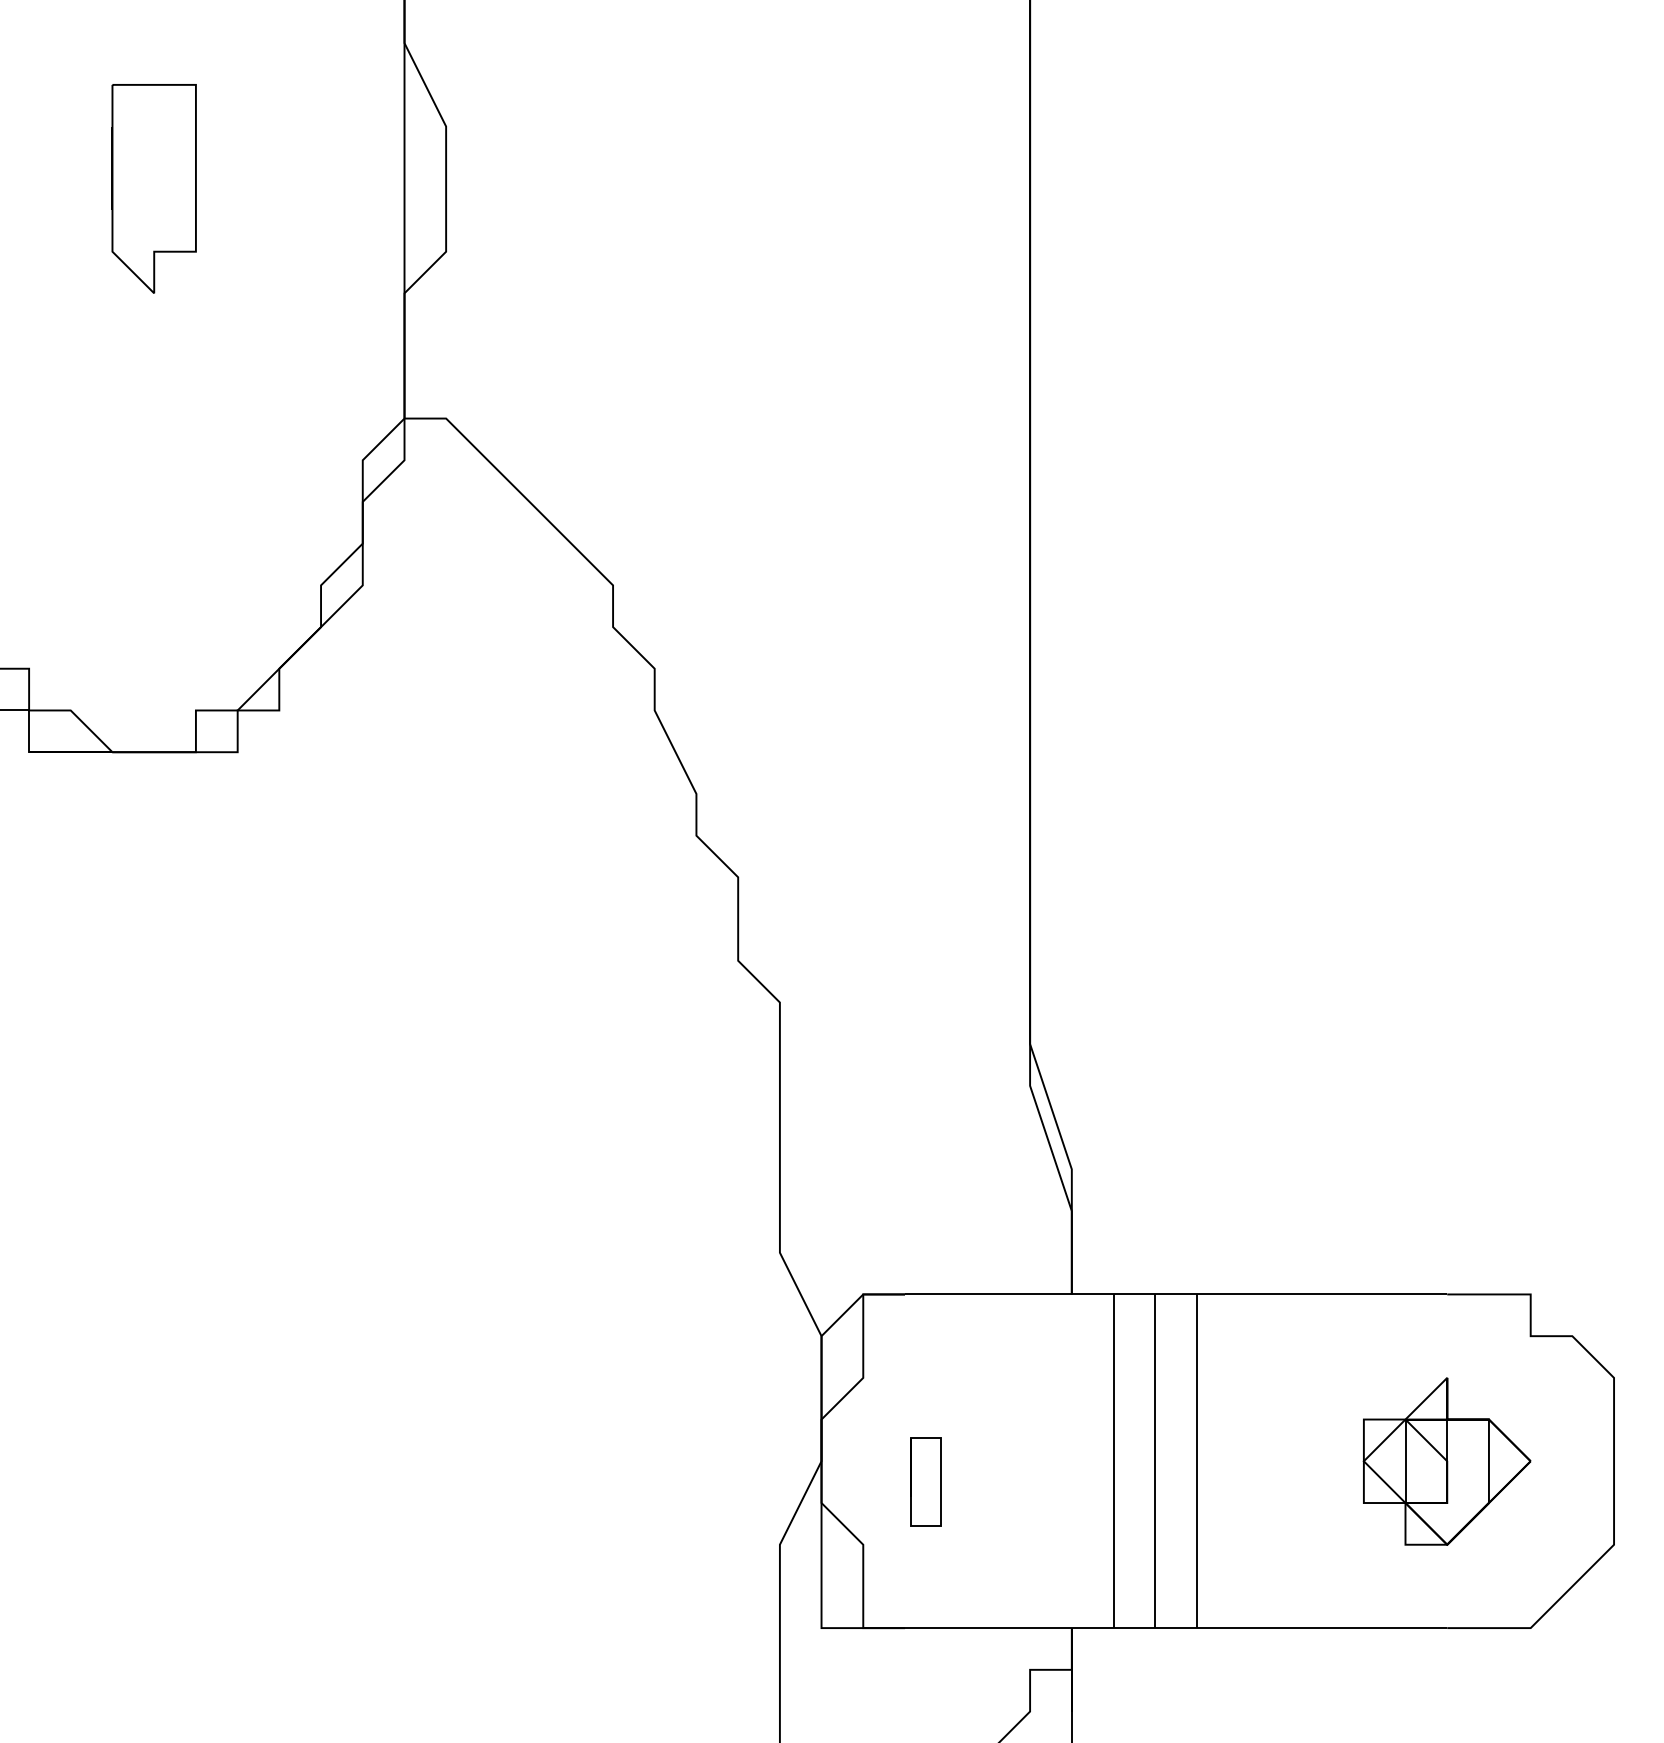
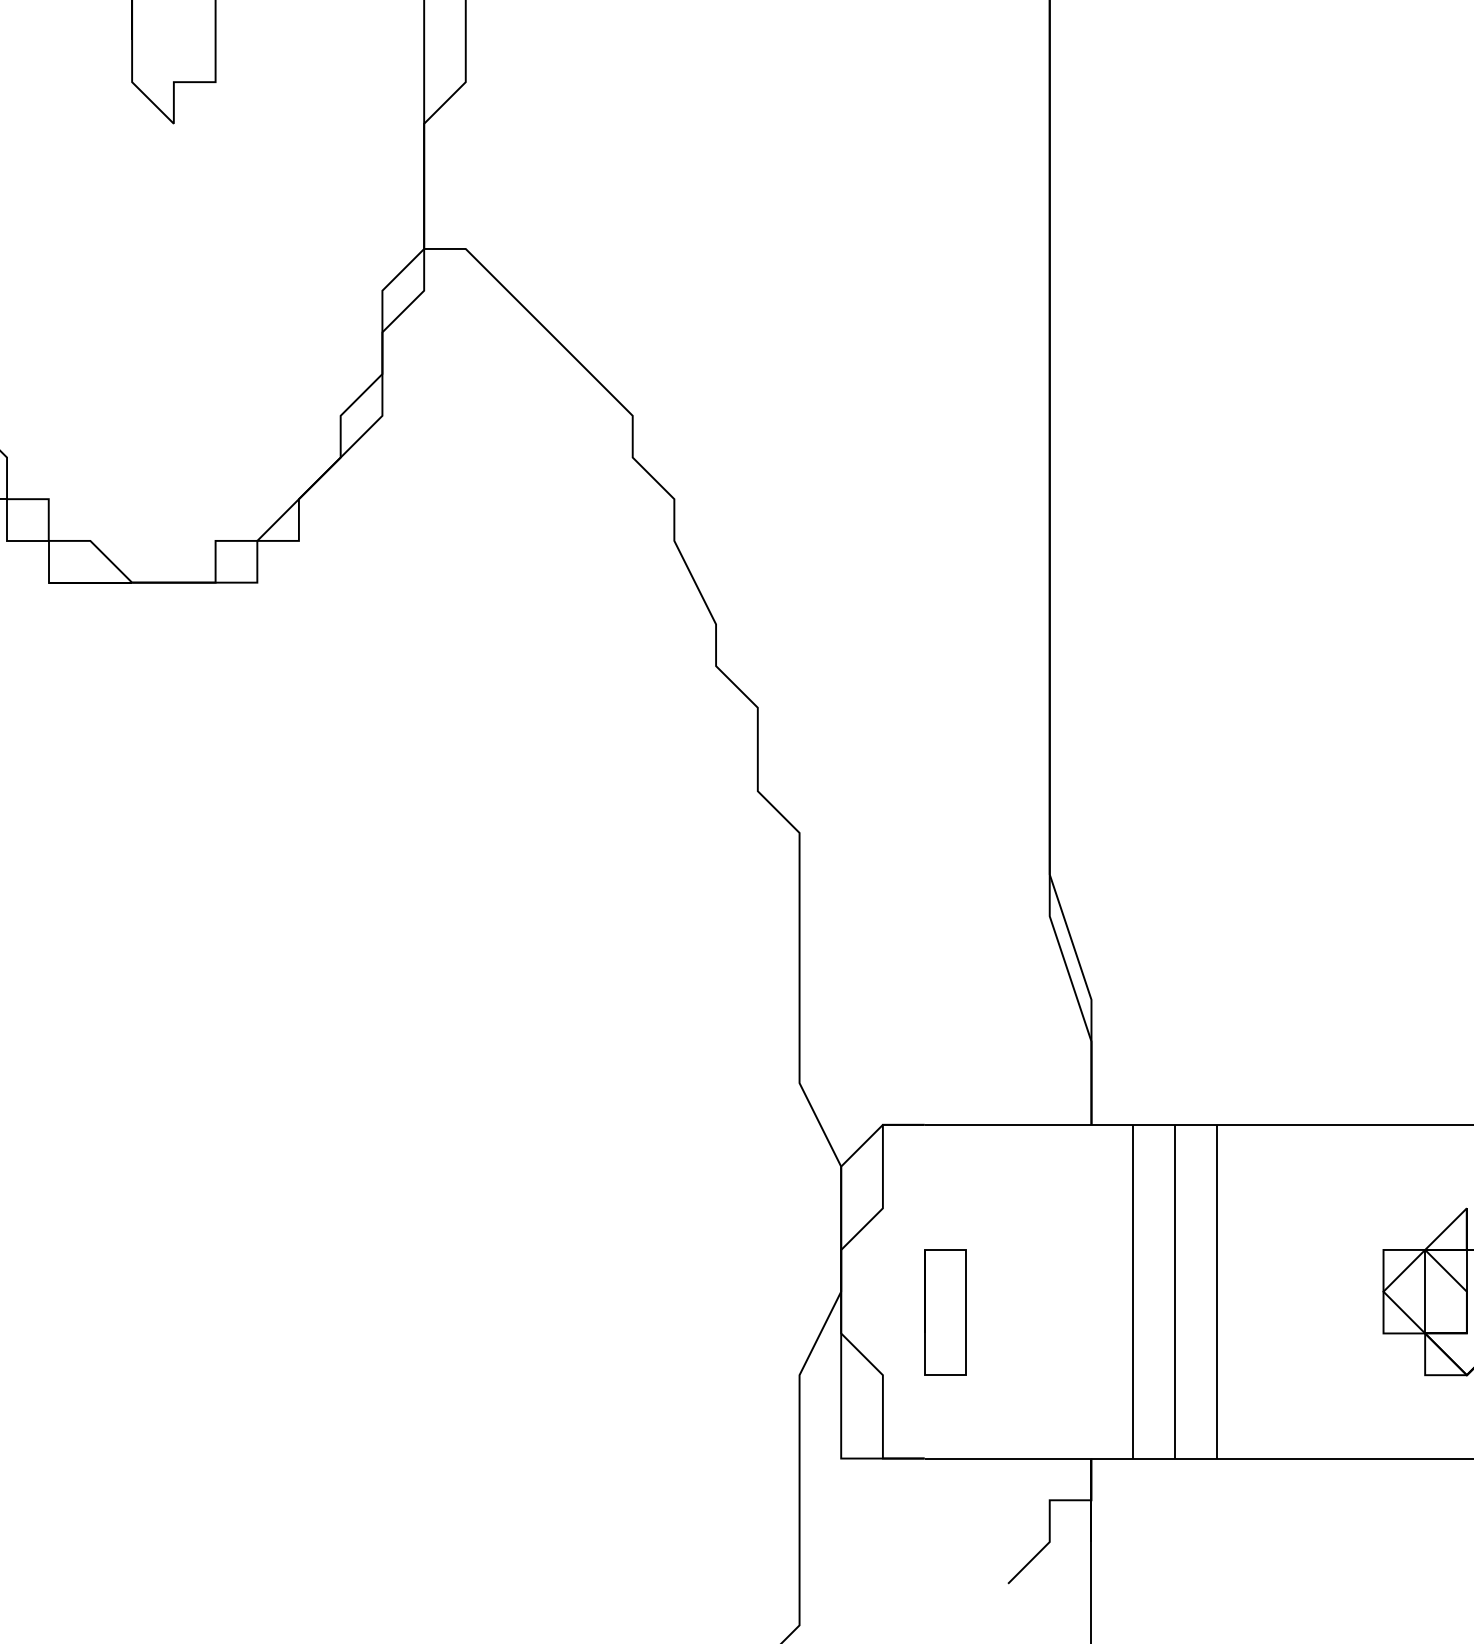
part: (925, 1482) -> (945, 1312), size x1.43

